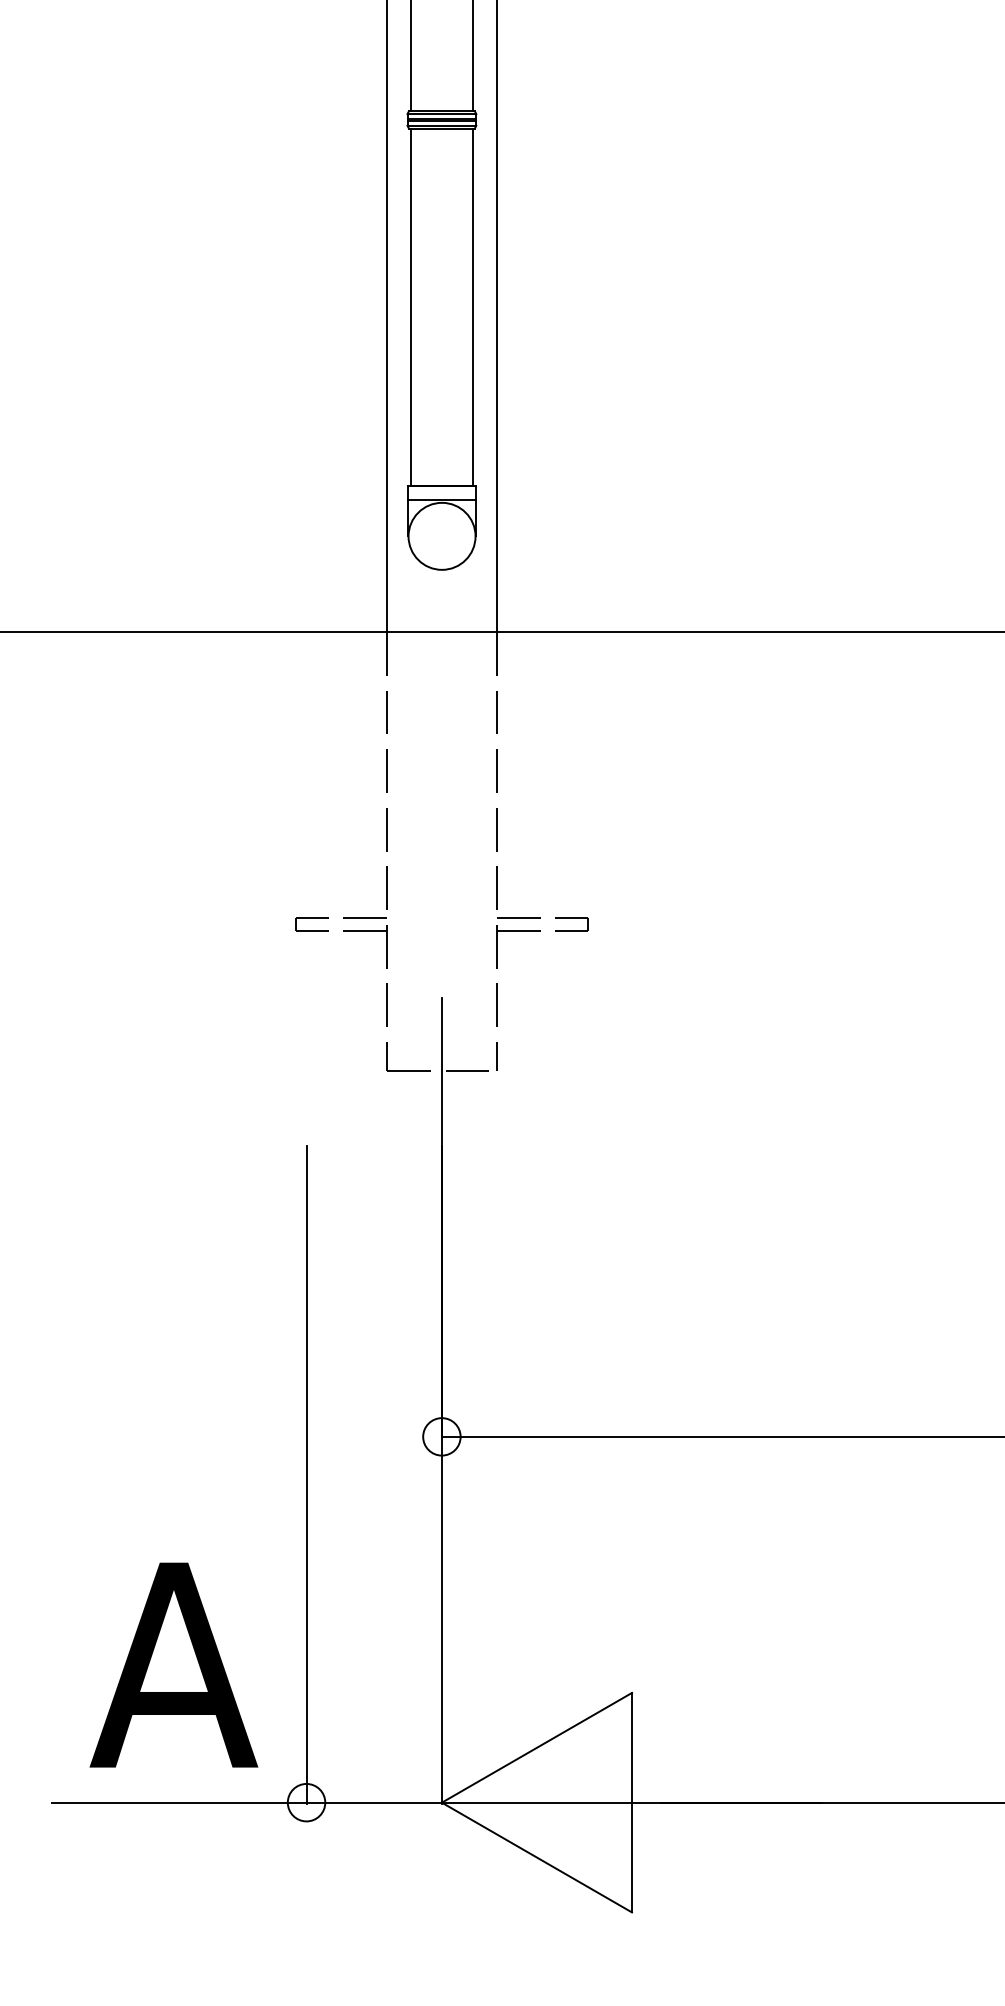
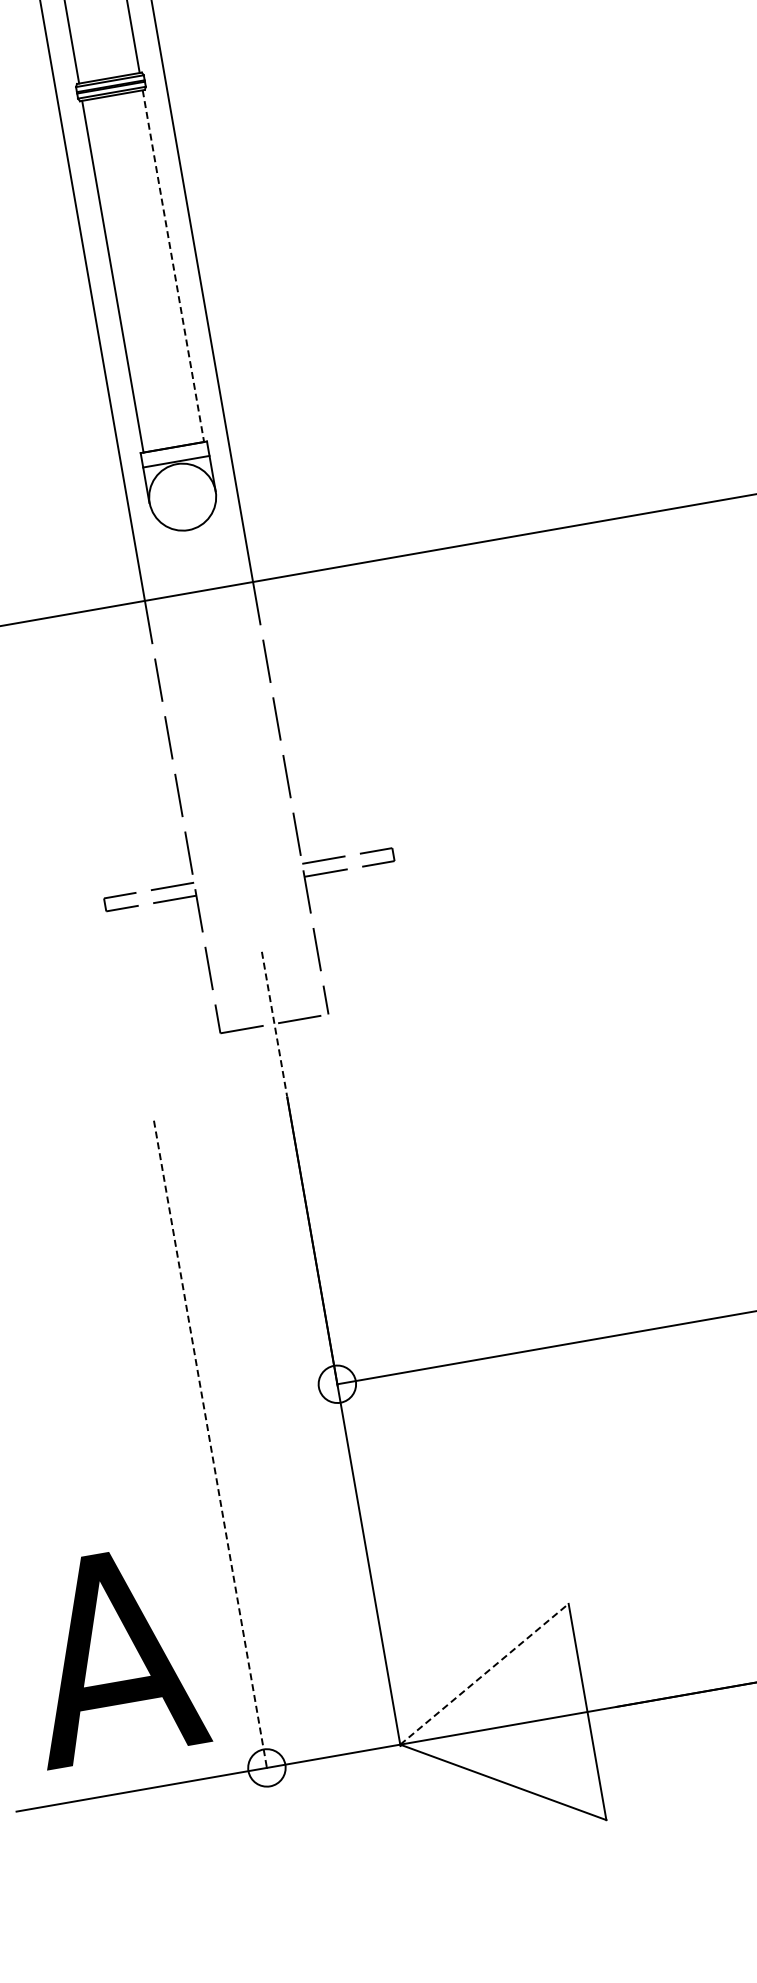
line: (472, 307) -> (173, 266), solid -> dashed
line: (441, 1071) -> (274, 1024), solid -> dashed
line: (306, 1475) -> (210, 1445), solid -> dashed
line: (536, 1747) -> (483, 1674), solid -> dashed

